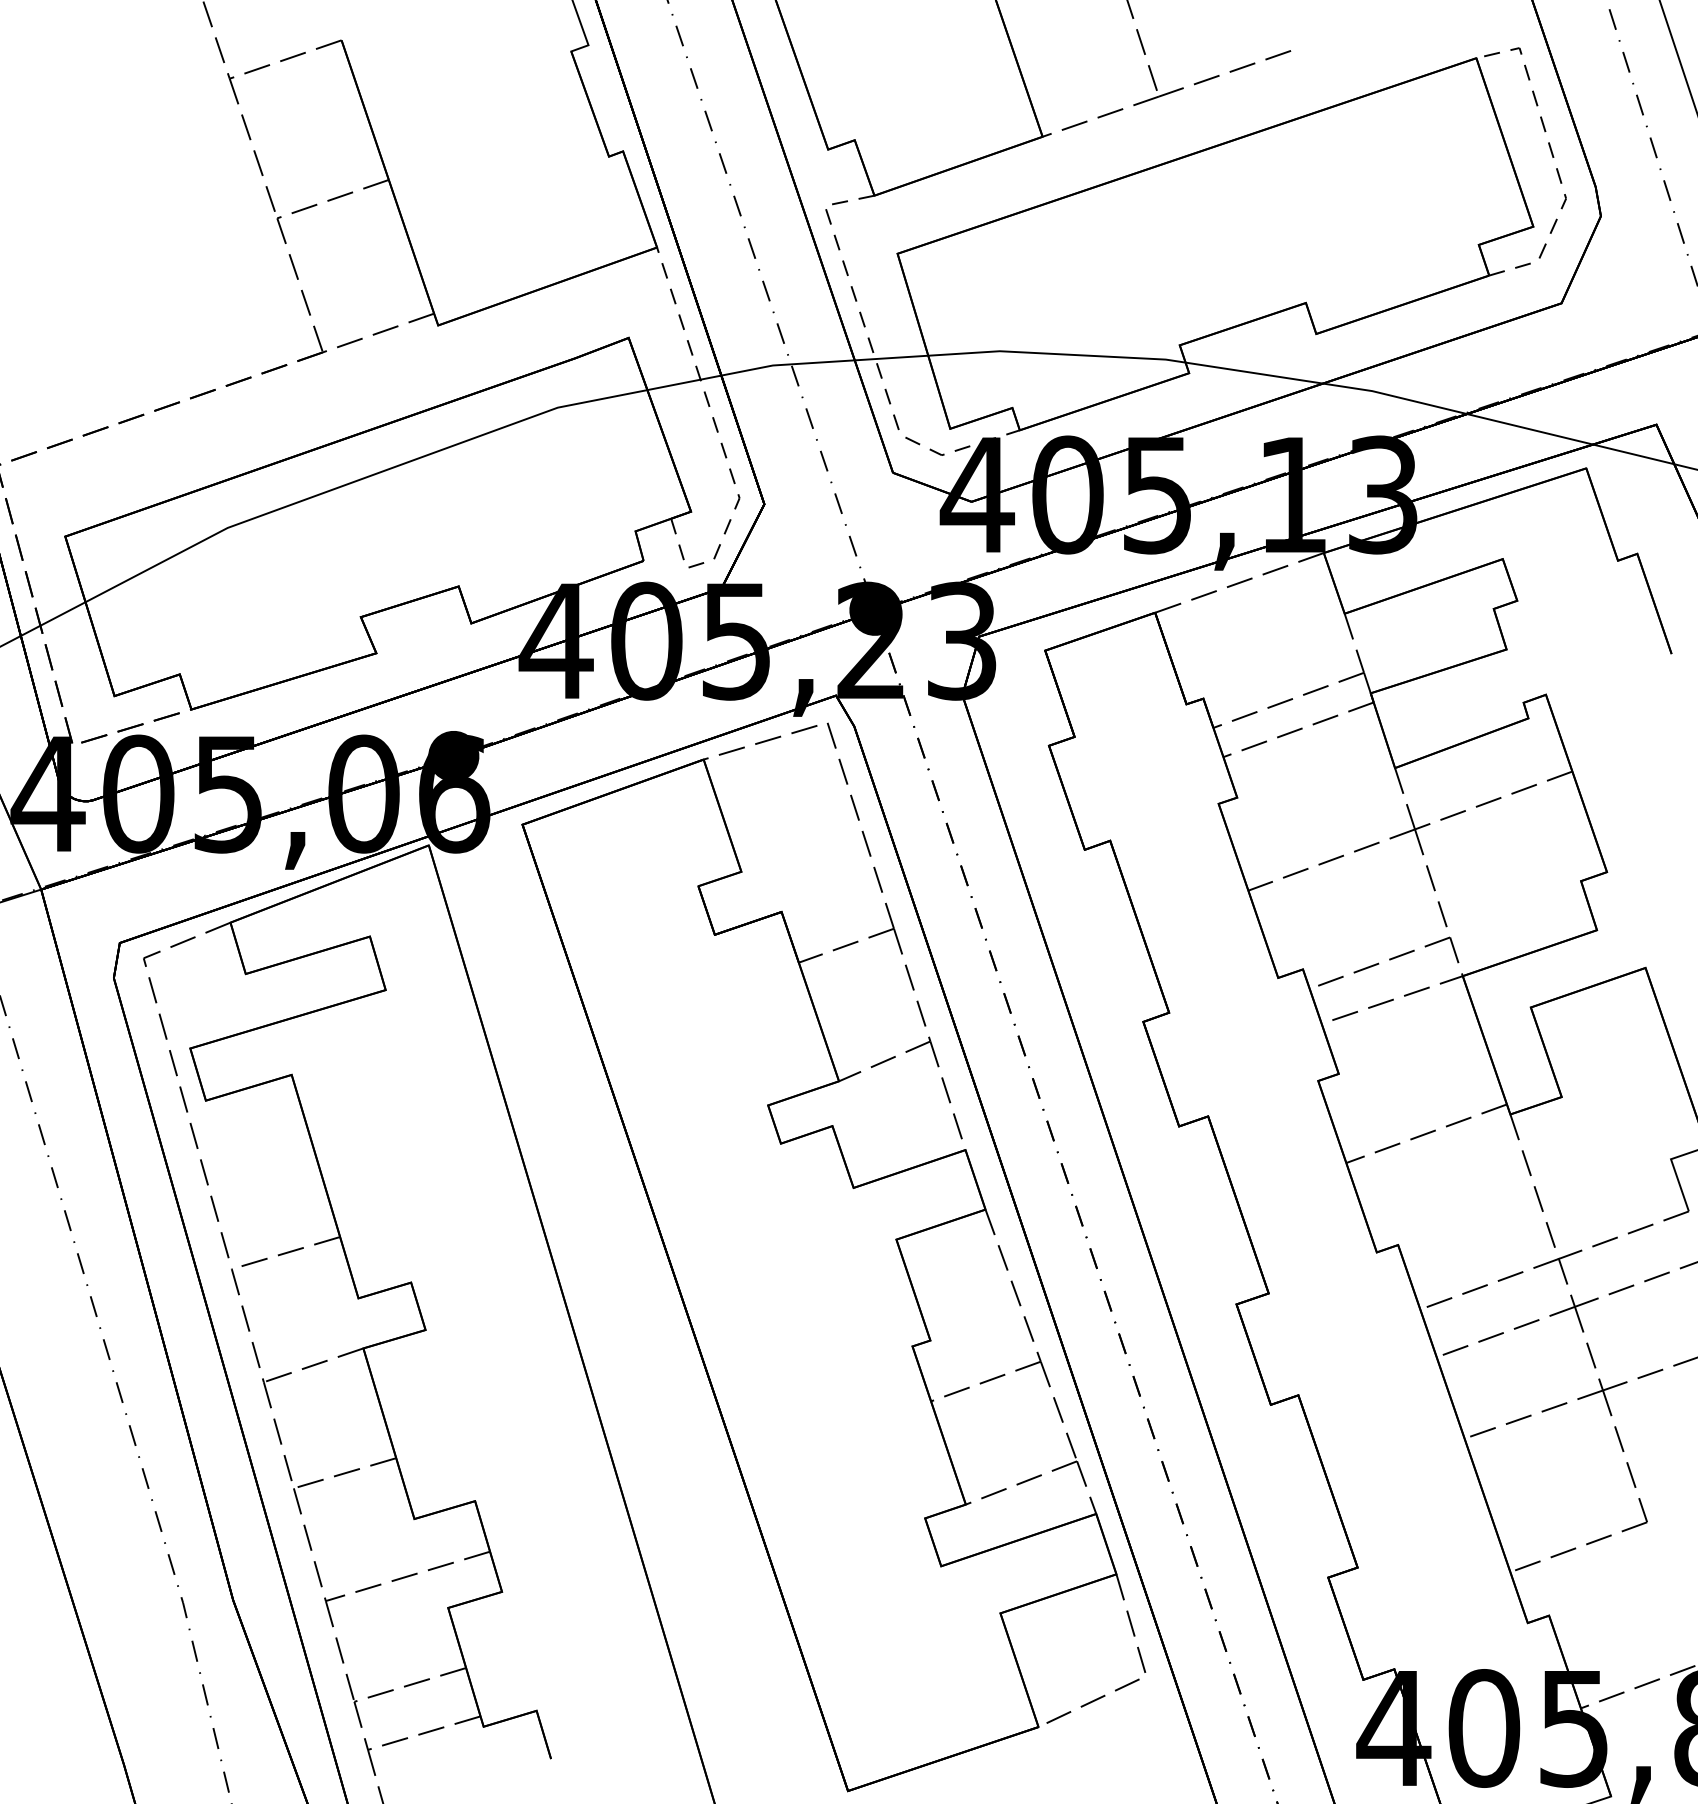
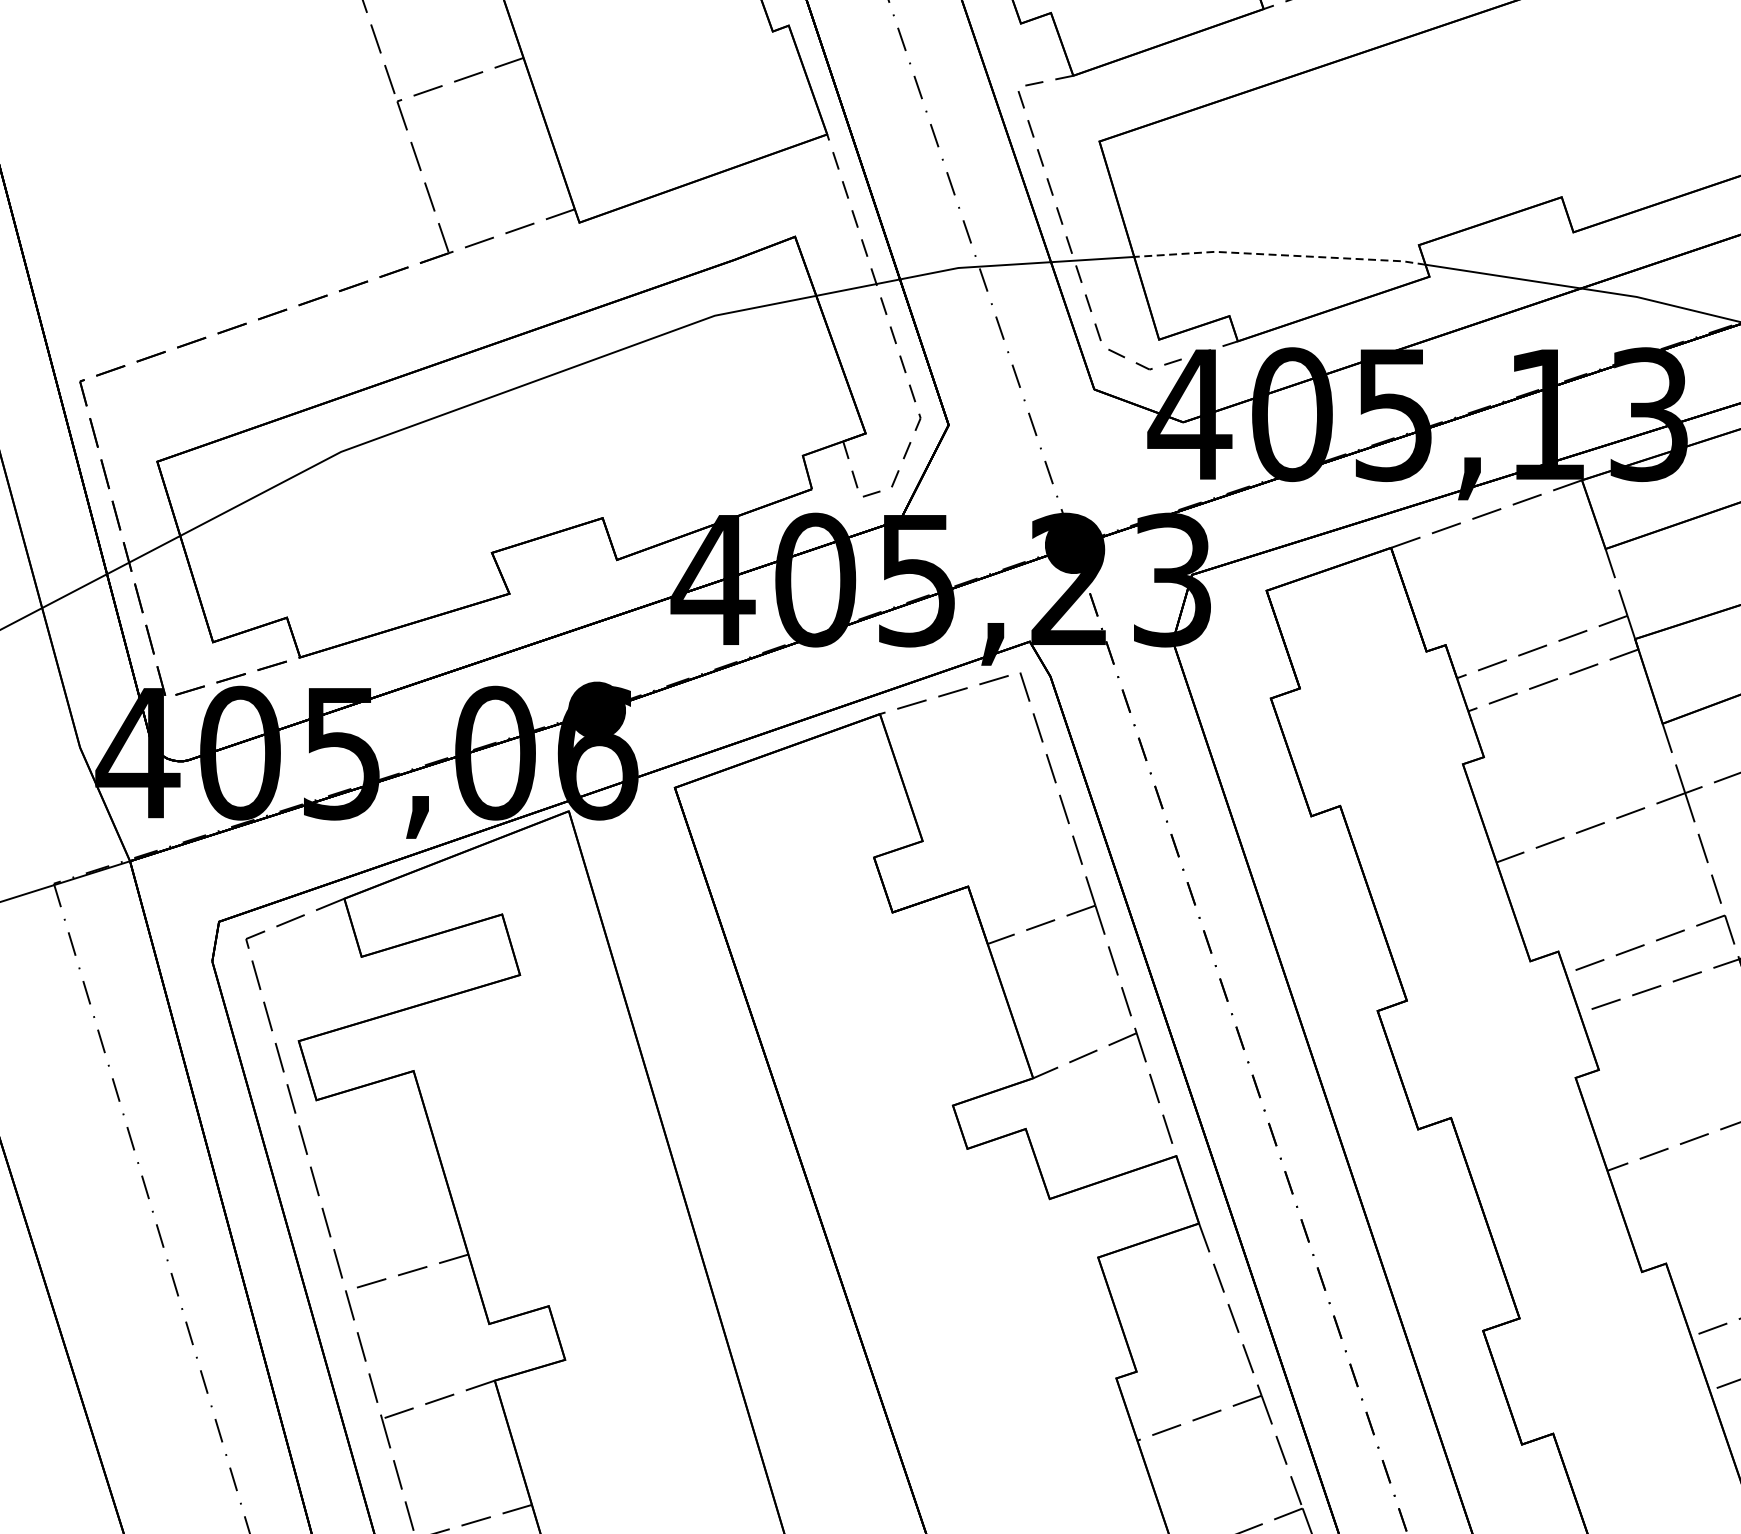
line: (1056, 354) -> (1279, 255), solid -> dashed

